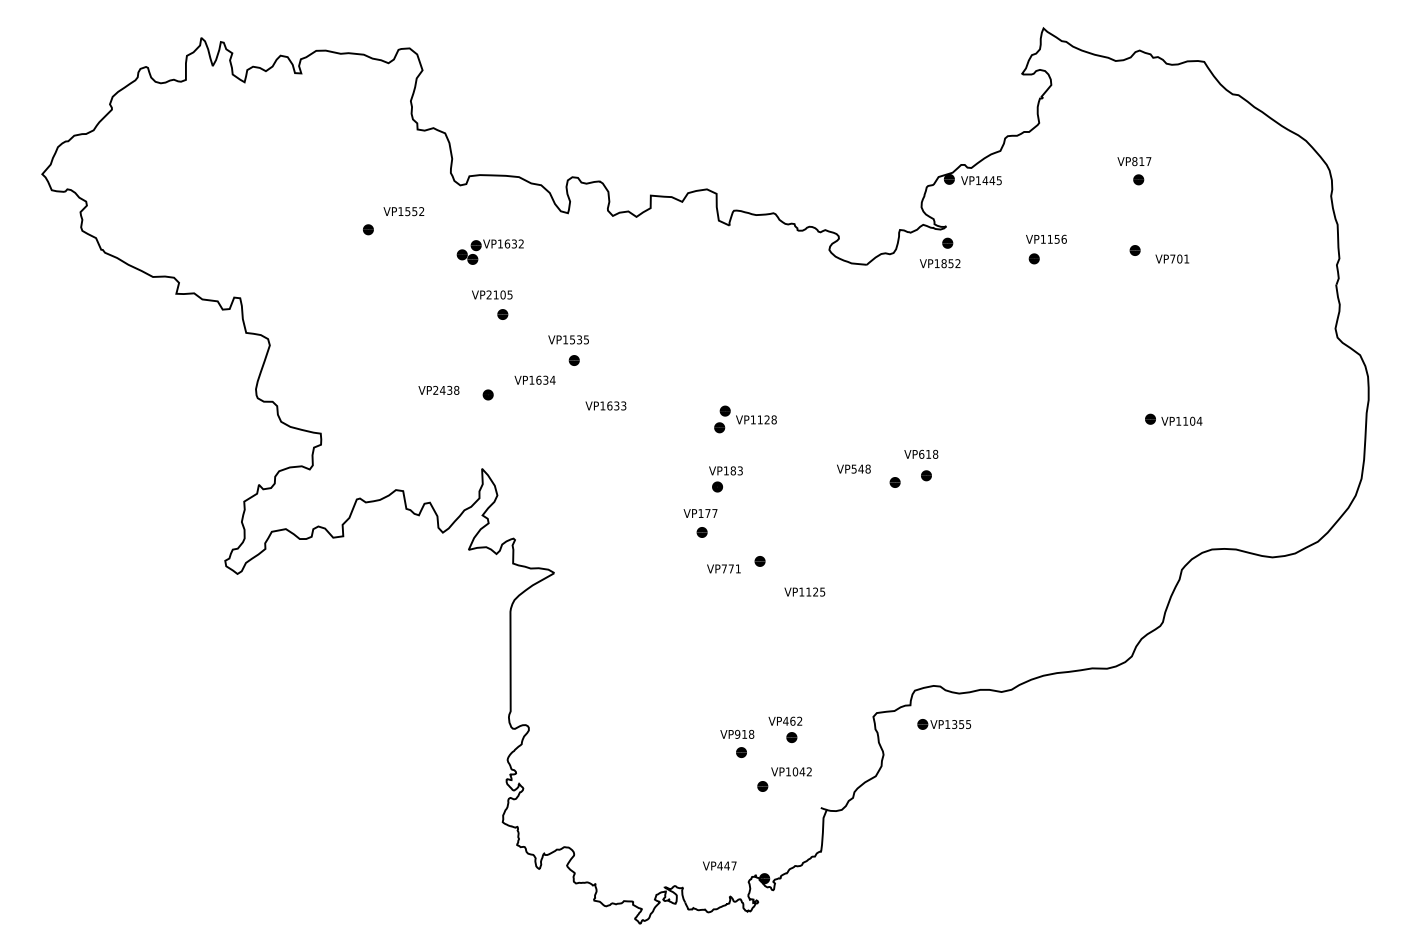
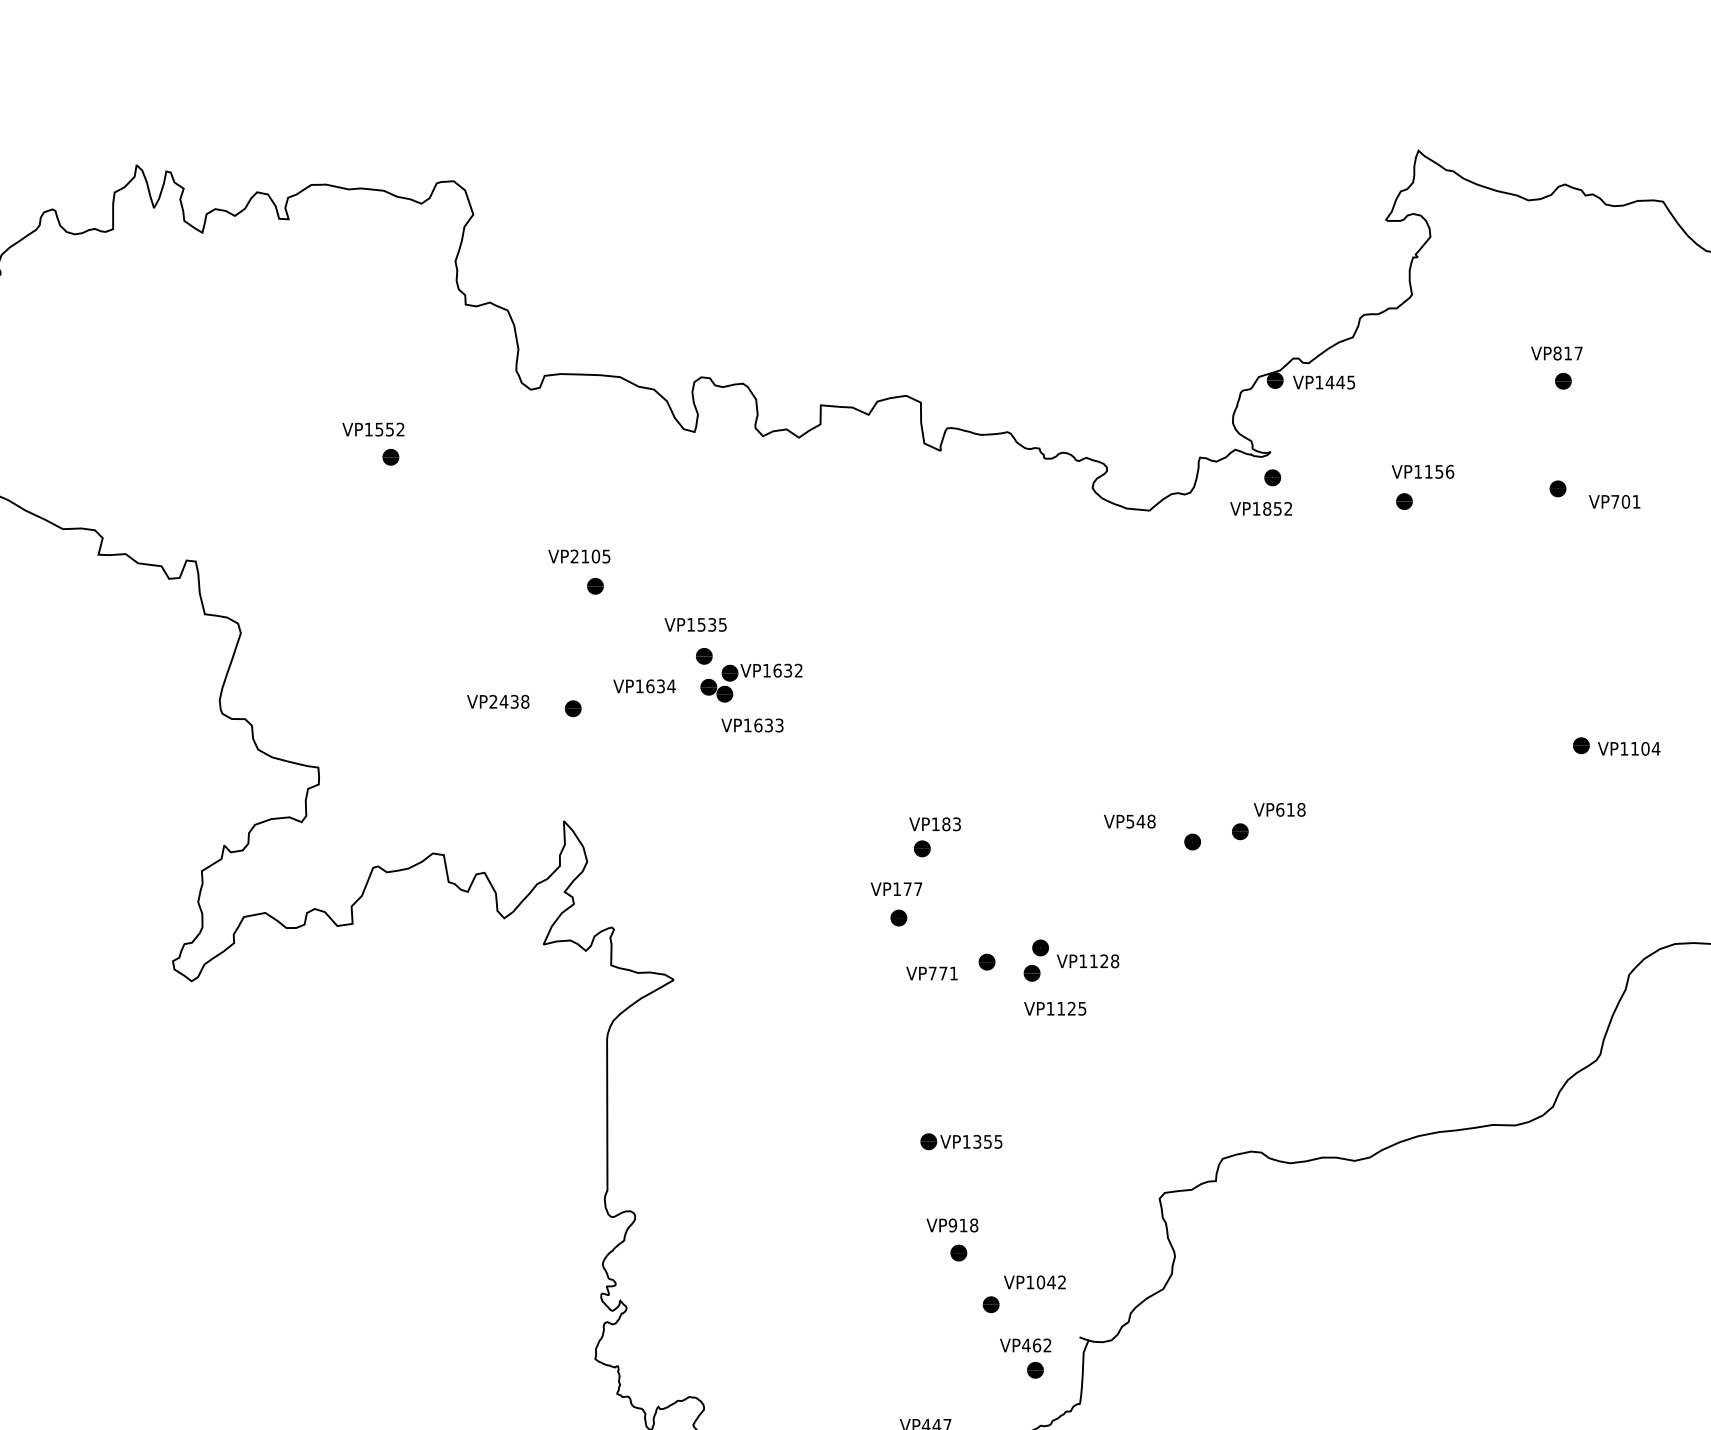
text: (403, 211) -> (372, 429), moved
text: (489, 251) -> (750, 682), moved
text: (745, 419) -> (1071, 960), moved
text: (921, 453) -> (1279, 808), moved
text: (943, 724) -> (960, 1141), moved
text: (785, 729) -> (1025, 1358), moved

